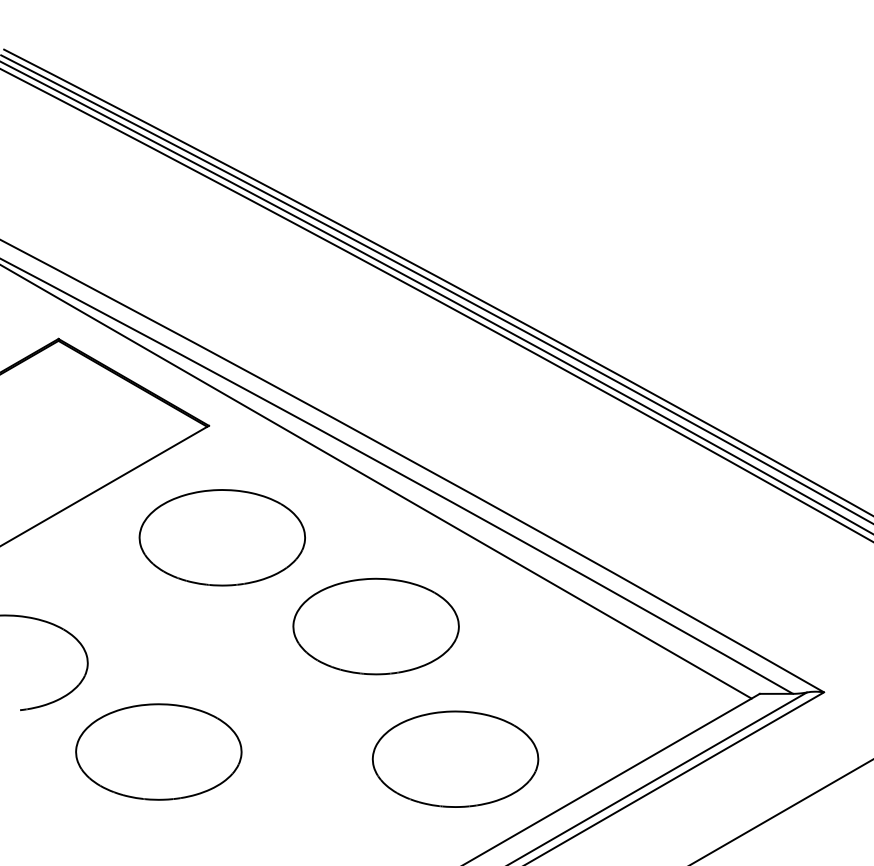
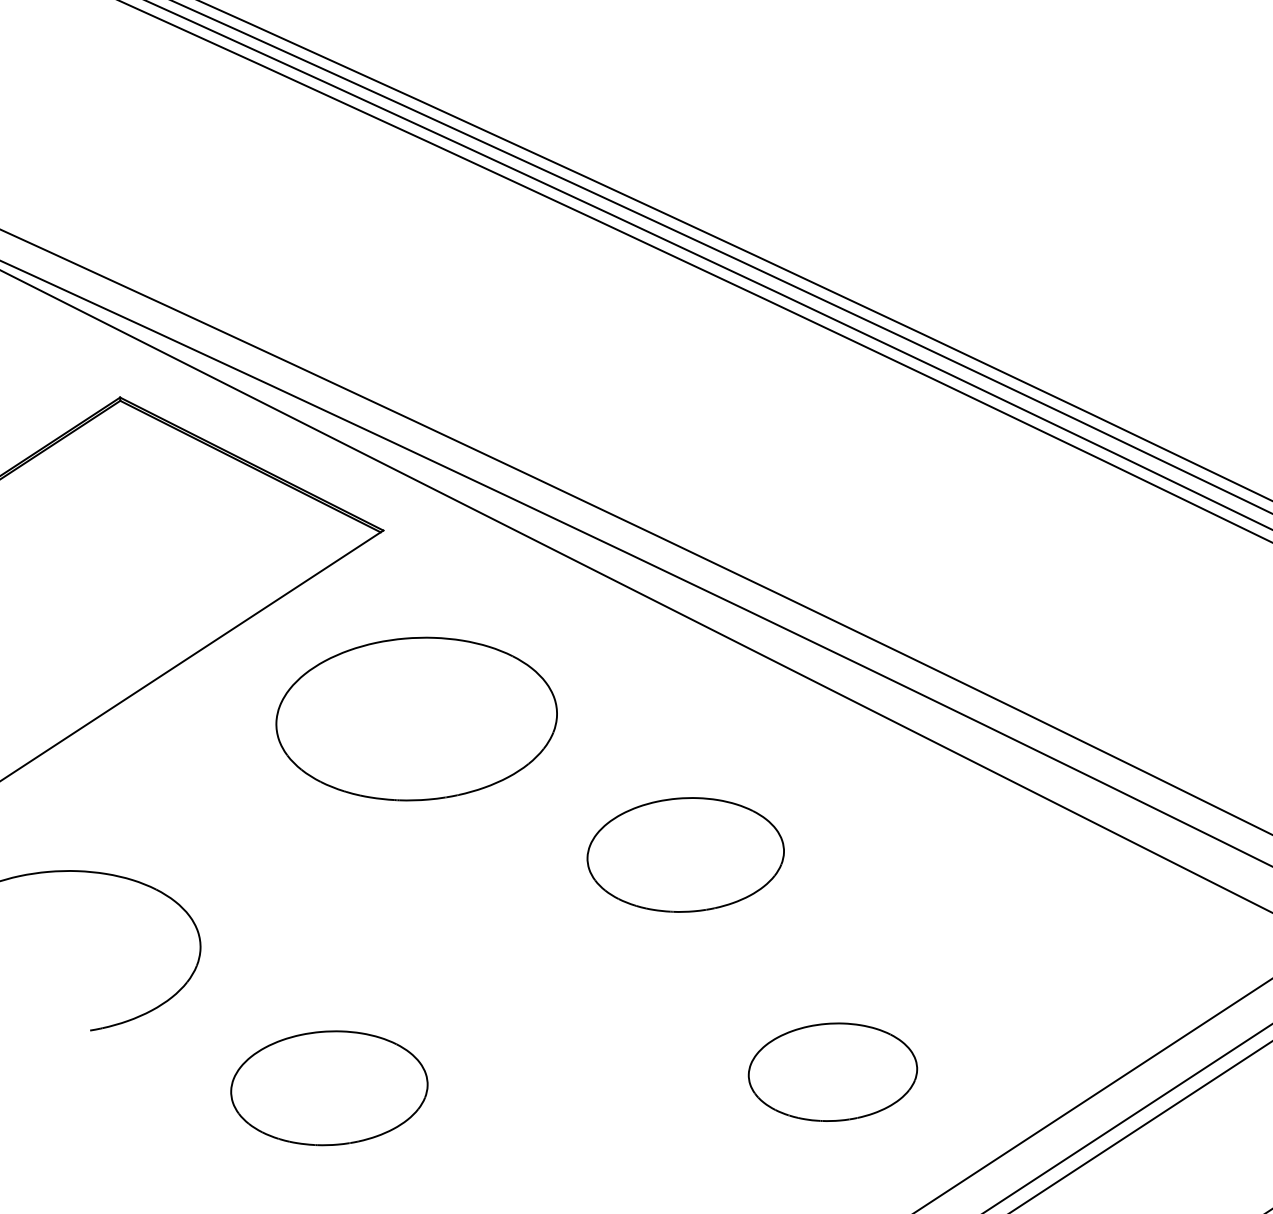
part: (375, 626) -> (684, 854), size x0.7
part: (158, 751) -> (328, 1087), size x0.7
part: (455, 758) -> (832, 1071), size x0.6

